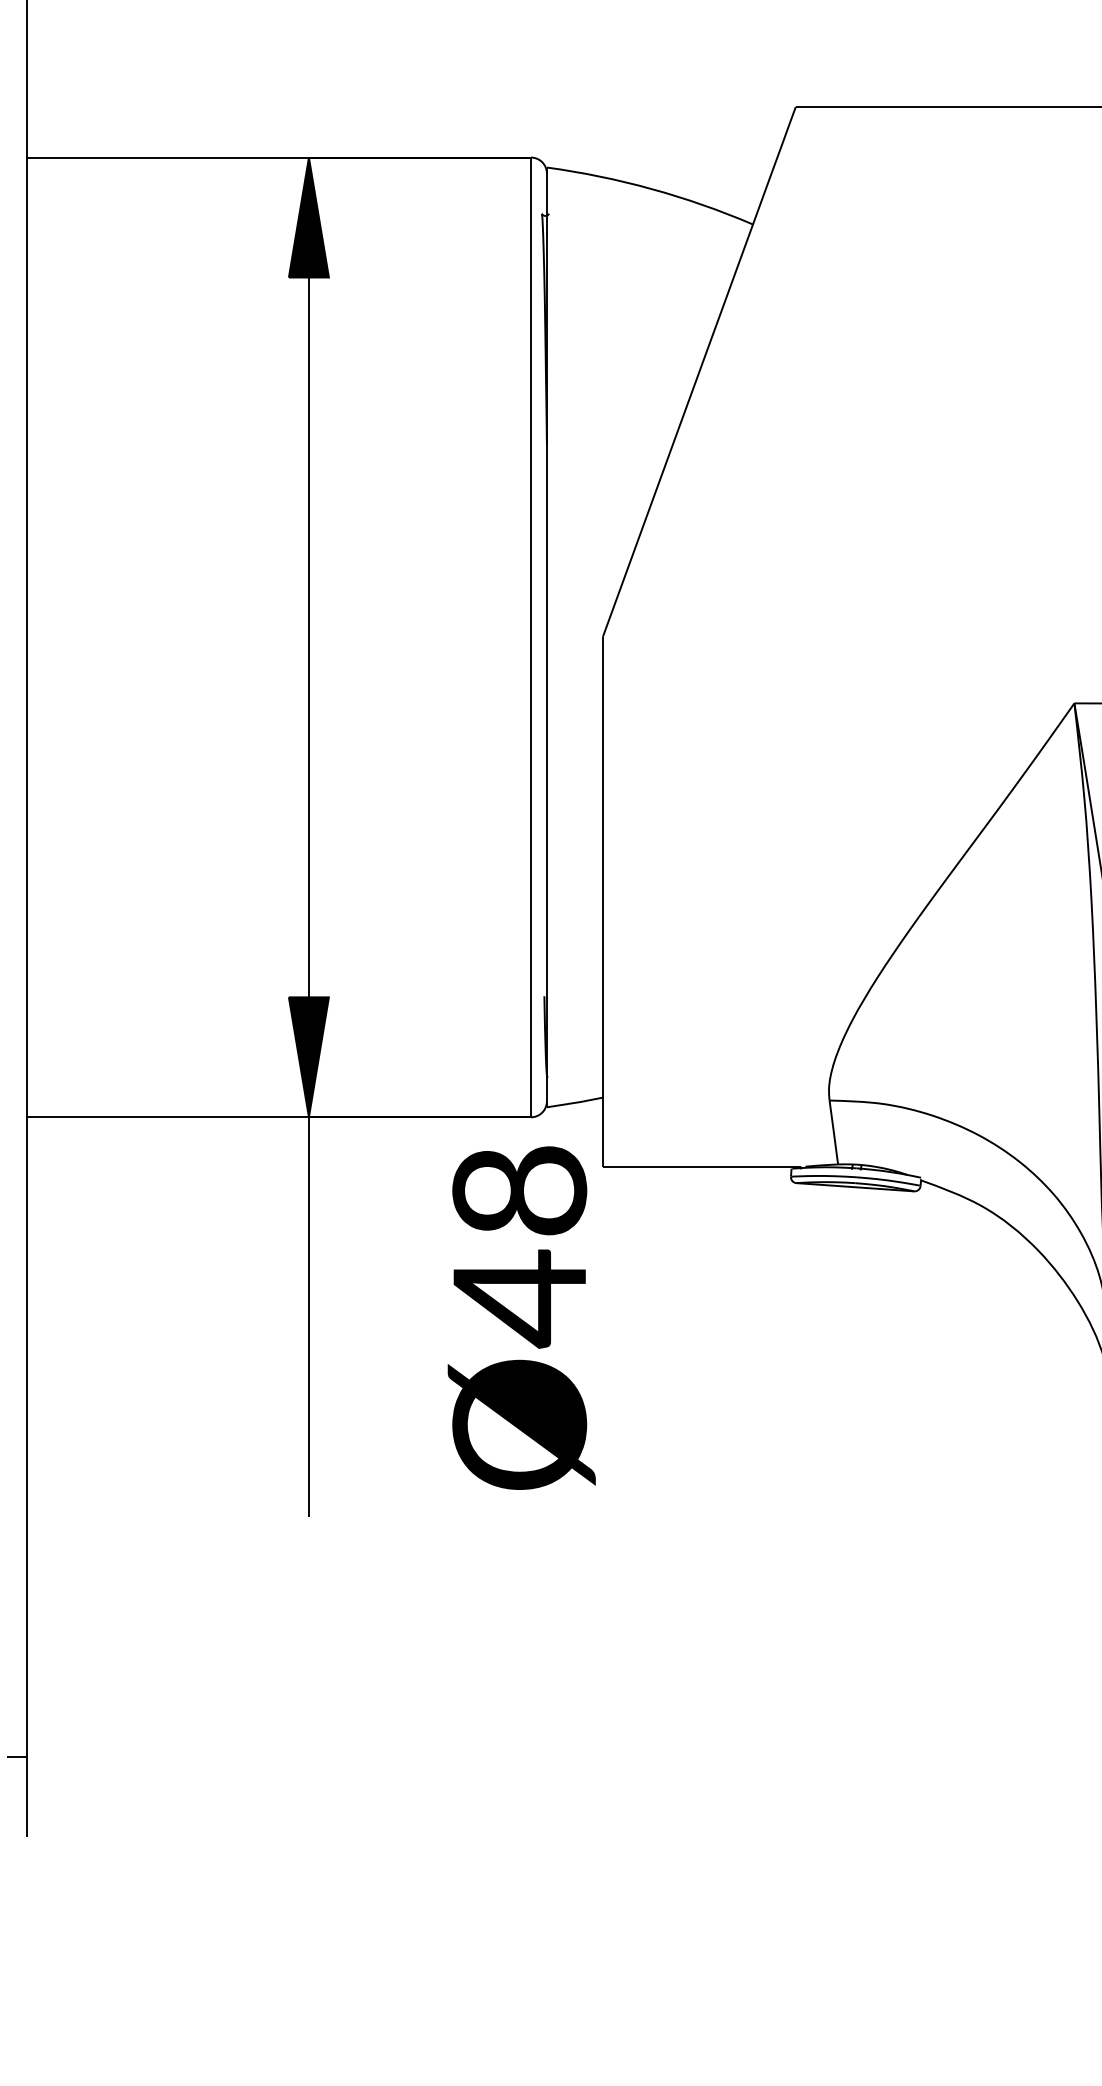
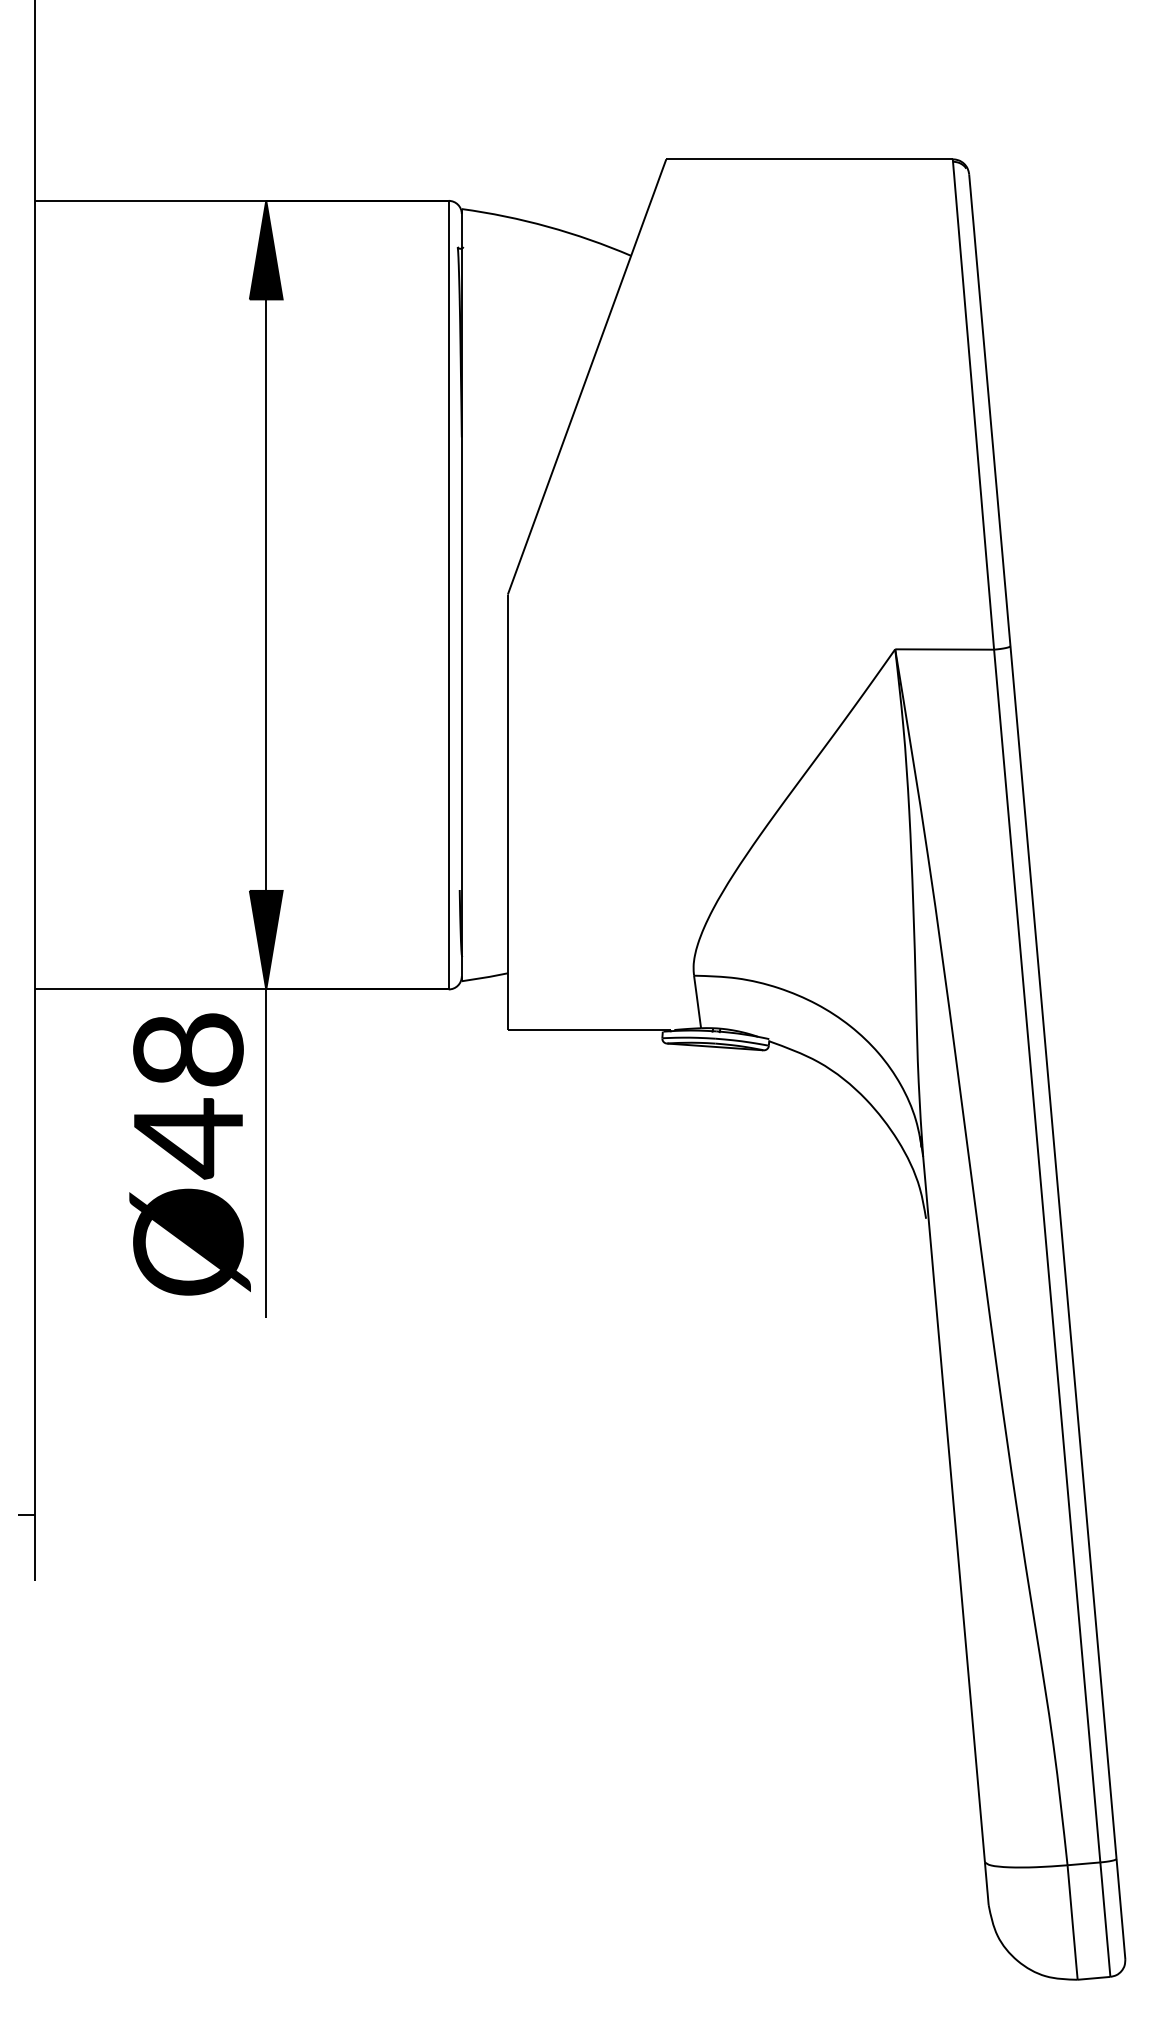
text: (520, 1318) -> (189, 1154), moved

